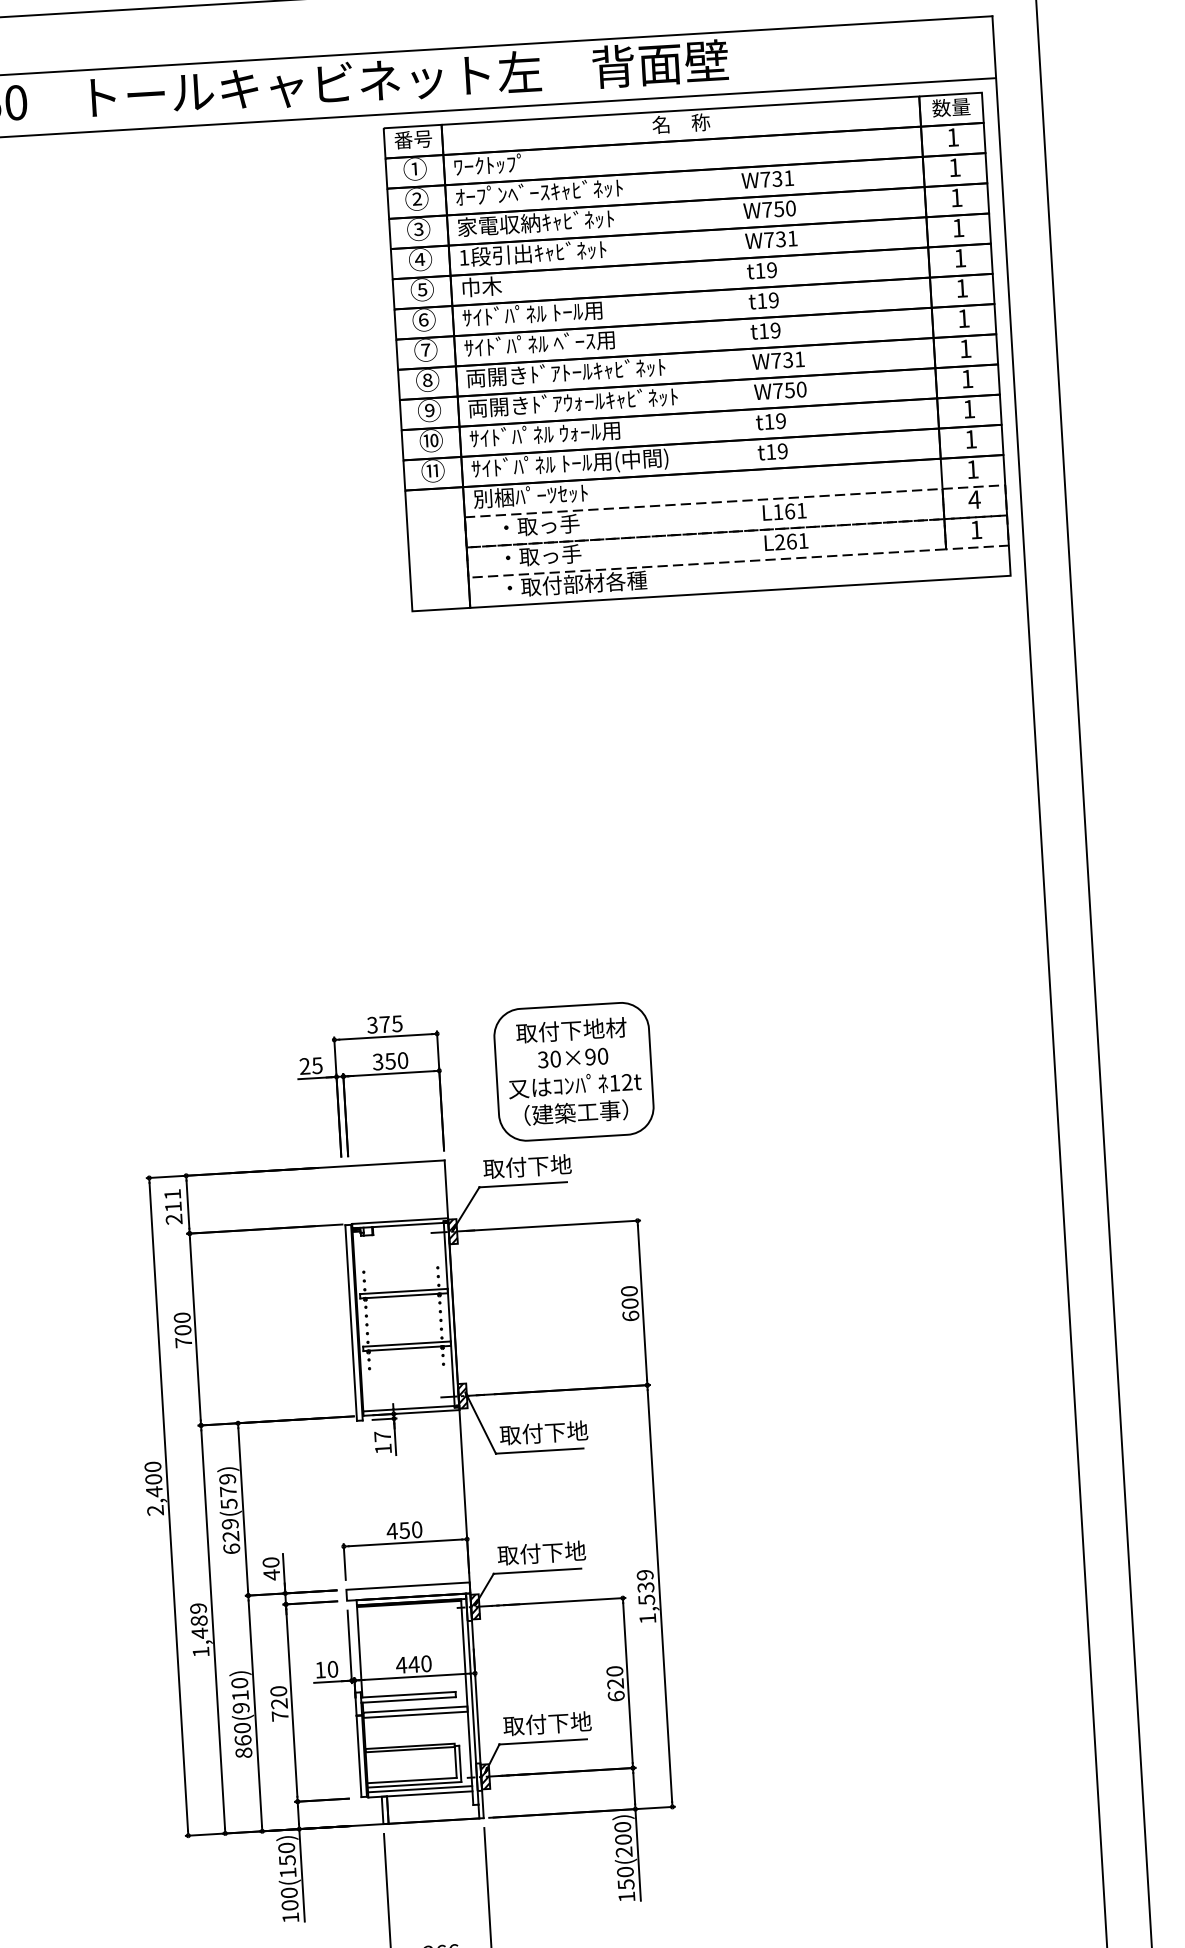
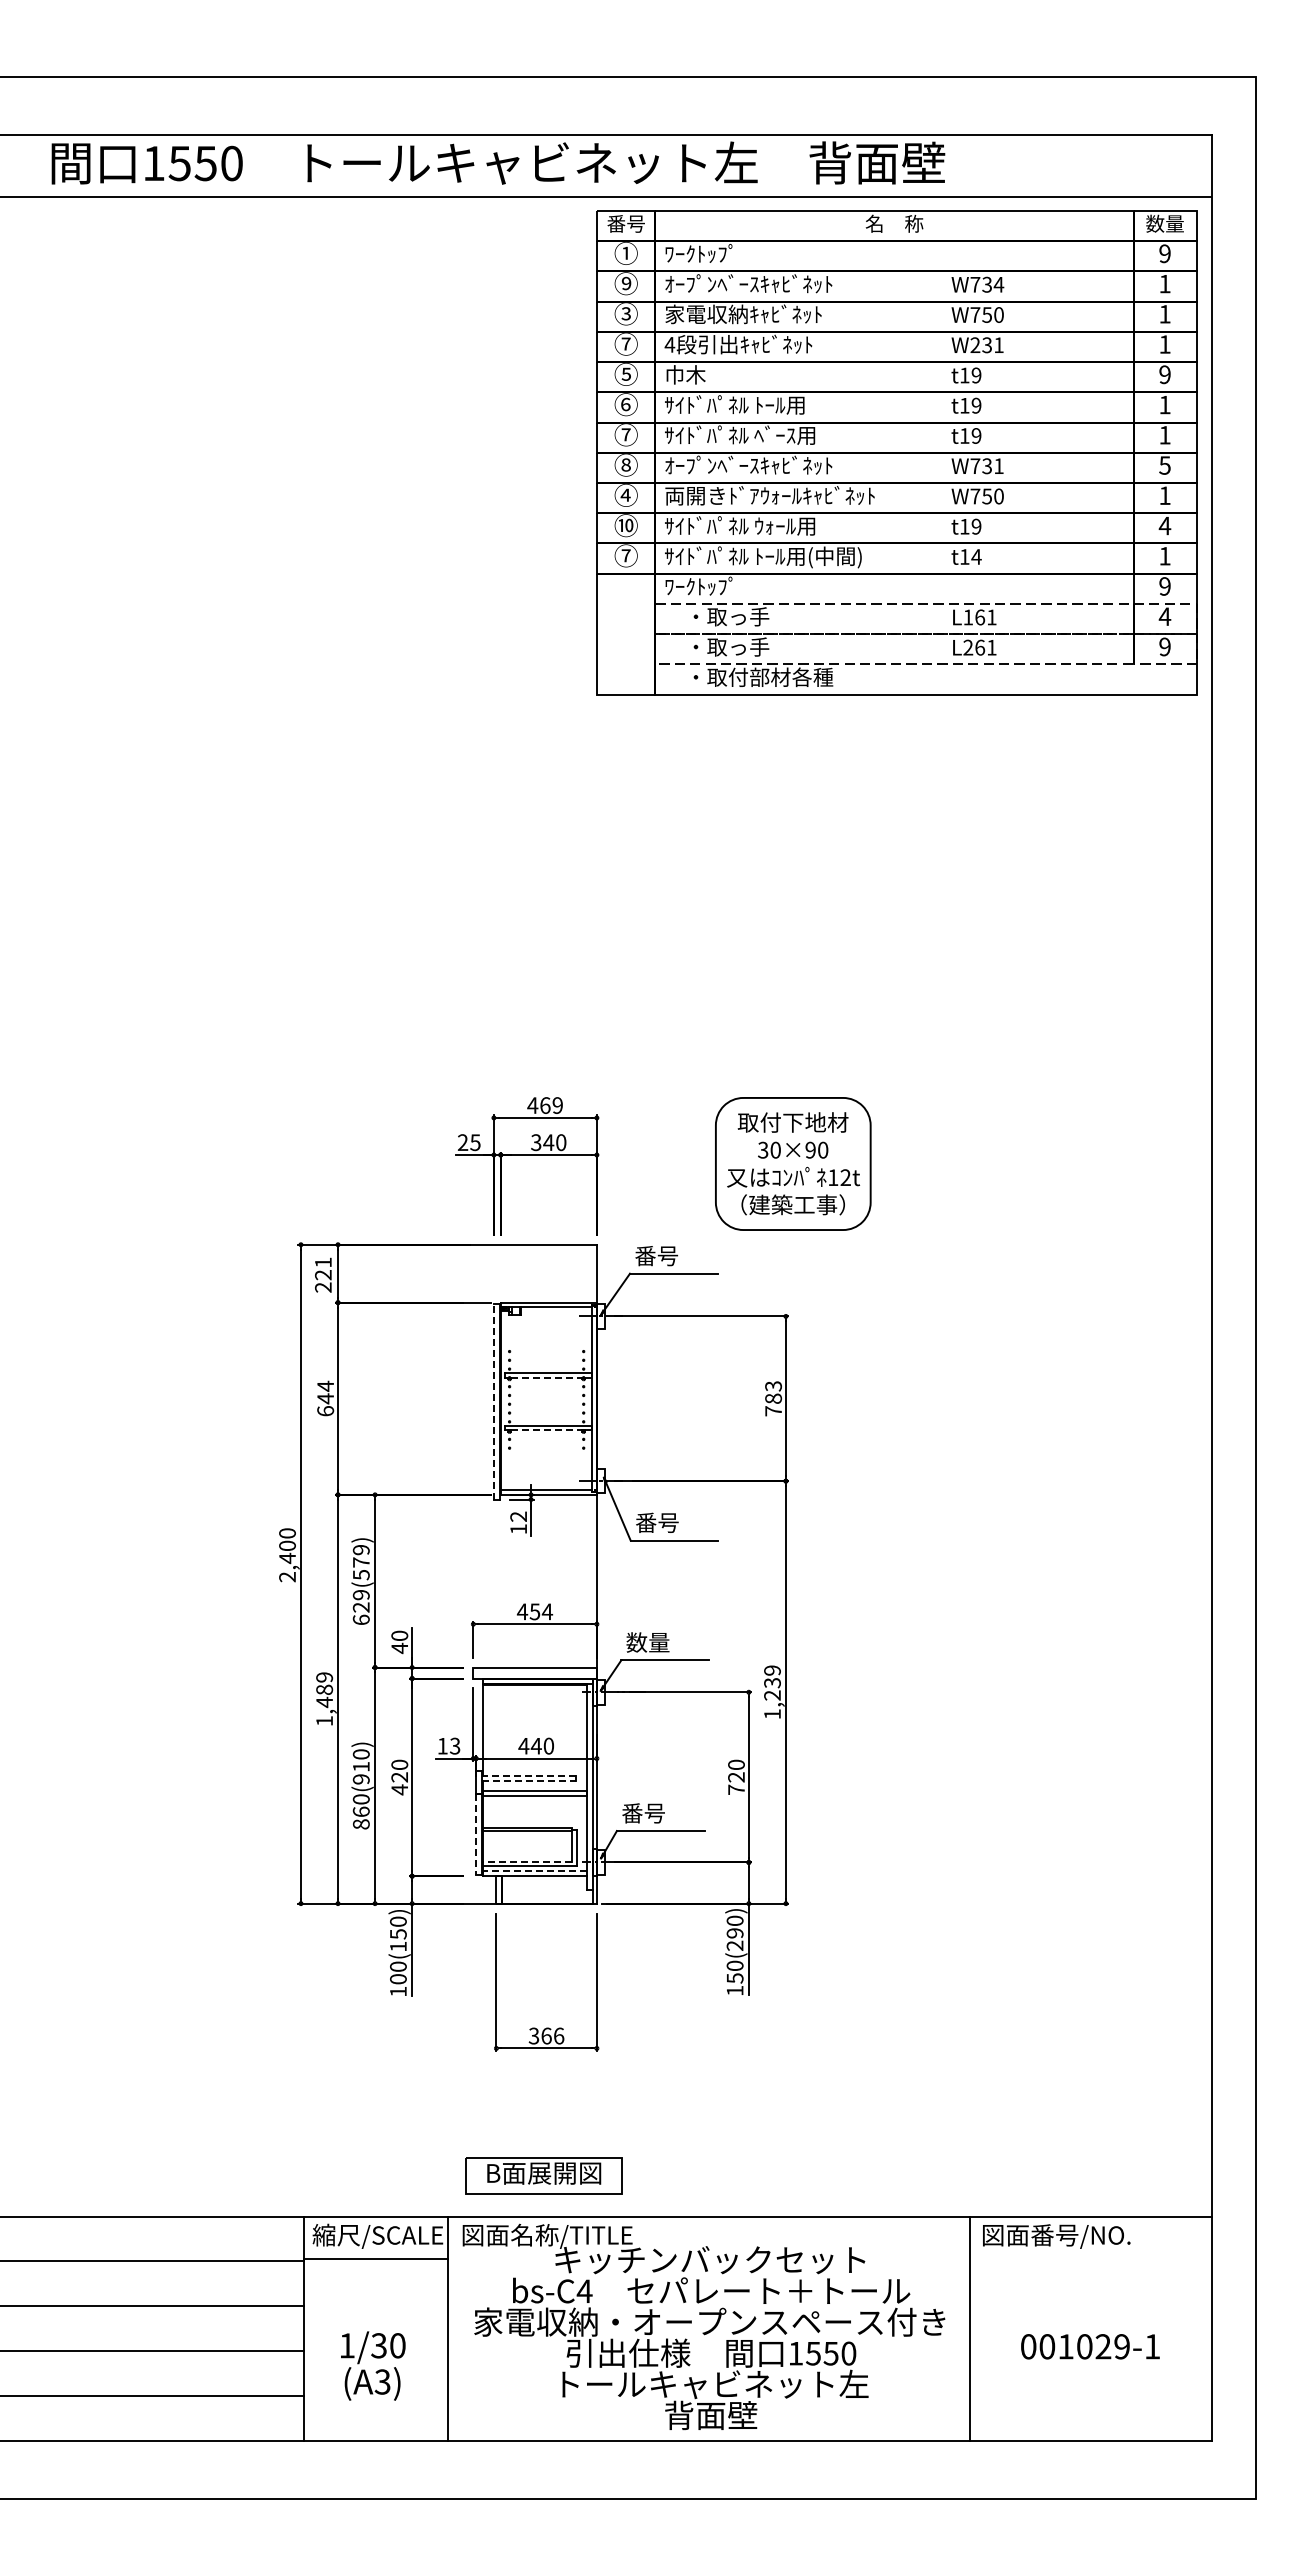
text: (952, 137) -> (1164, 253), 1 -> 9
text: (788, 178) -> (998, 284), W731 -> W734
text: (417, 199) -> (626, 283), ② -> ⑨
text: (769, 239) -> (975, 344), W731 -> W231
text: (463, 257) -> (669, 344), 1 -> 4
text: (959, 258) -> (1164, 374), 1 -> 9
text: (419, 259) -> (625, 343), ④ -> ⑦
text: (965, 348) -> (1164, 465), 1 -> 5
text: (565, 372) -> (764, 465), 両開きﾄﾞｱﾄｰﾙｷｬﾋﾞﾈｯﾄ -> ｵｰﾌﾟﾝﾍﾞｰｽｷｬﾋﾞﾈｯﾄ
text: (968, 408) -> (1164, 525), 1 -> 4
text: (428, 409) -> (625, 494), ⑨ -> ④
text: (782, 450) -> (976, 556), t19 -> t14
text: (972, 469) -> (1164, 586), 1 -> 9
text: (432, 470) -> (625, 555), ⑪ -> ⑦
text: (531, 495) -> (722, 586), 別梱ﾊﾟｰﾂｾｯﾄ -> ﾜｰｸﾄｯﾌﾟ
text: (975, 529) -> (1164, 646), 1 -> 9
text: (384, 1024) -> (544, 1105), 375 -> 469
text: (390, 1061) -> (548, 1142), 350 -> 340
part: (574, 1071) -> (793, 1163), moved
text: (527, 1166) -> (679, 1255), 取付下地 -> 番号
text: (173, 1207) -> (323, 1275), 211 -> 221
hatch: (452, 1231) -> (600, 1316), removed
line: (402, 1295) -> (546, 1377), solid -> dashed
text: (630, 1303) -> (773, 1398), 600 -> 783
line: (350, 1323) -> (493, 1401), solid -> dashed
text: (182, 1329) -> (325, 1398), 700 -> 644
line: (405, 1348) -> (546, 1430), solid -> dashed
hatch: (462, 1395) -> (600, 1480), removed
text: (543, 1432) -> (679, 1522), 取付下地 -> 番号
text: (382, 1436) -> (518, 1516), 17 -> 12
text: (417, 1529) -> (547, 1611), 450 -> 454
text: (541, 1553) -> (670, 1642), 取付下地 -> 数量
text: (646, 1599) -> (772, 1695), 1,539 -> 1,239
hatch: (474, 1606) -> (600, 1691), removed
text: (332, 1668) -> (454, 1745), 10 -> 13
line: (407, 1694) -> (528, 1775), solid -> dashed
text: (616, 1695) -> (736, 1789), 620 -> 720
line: (409, 1700) -> (529, 1781), solid -> dashed
text: (279, 1715) -> (399, 1789), 720 -> 420
text: (547, 1723) -> (666, 1812), 取付下地 -> 番号
line: (359, 1756) -> (476, 1834), solid -> dashed
hatch: (484, 1776) -> (600, 1862), removed
line: (411, 1780) -> (527, 1861), solid -> dashed
line: (419, 1788) -> (534, 1870), solid -> dashed
text: (622, 1839) -> (734, 1933), 150(200) -> 150(290)

